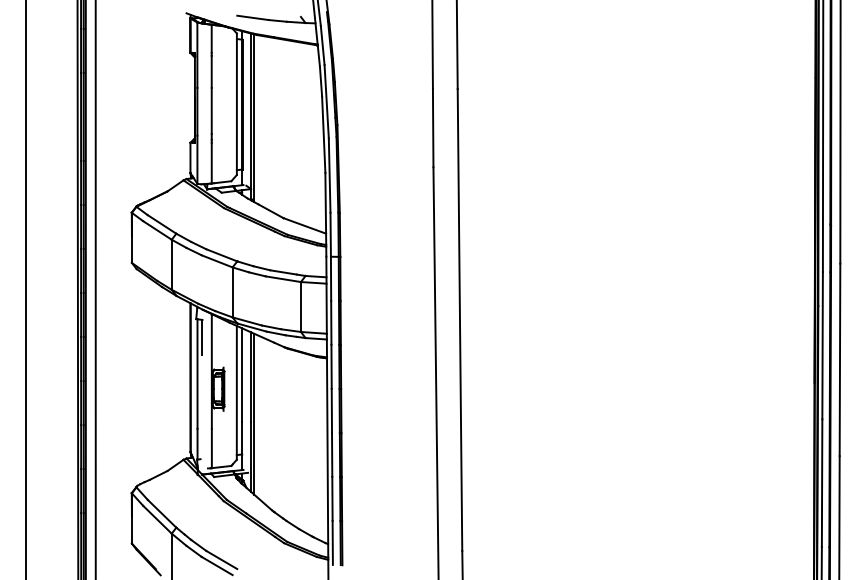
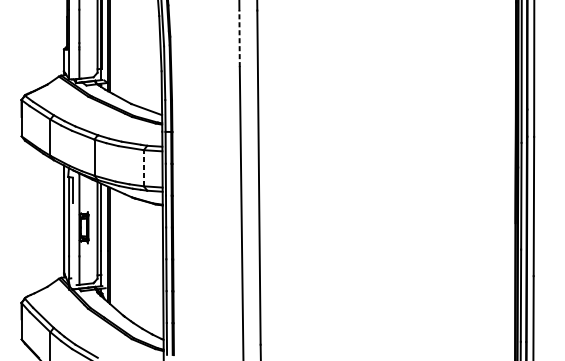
line: (433, 127) -> (239, 38), solid -> dashed
line: (300, 307) -> (143, 168), solid -> dashed

